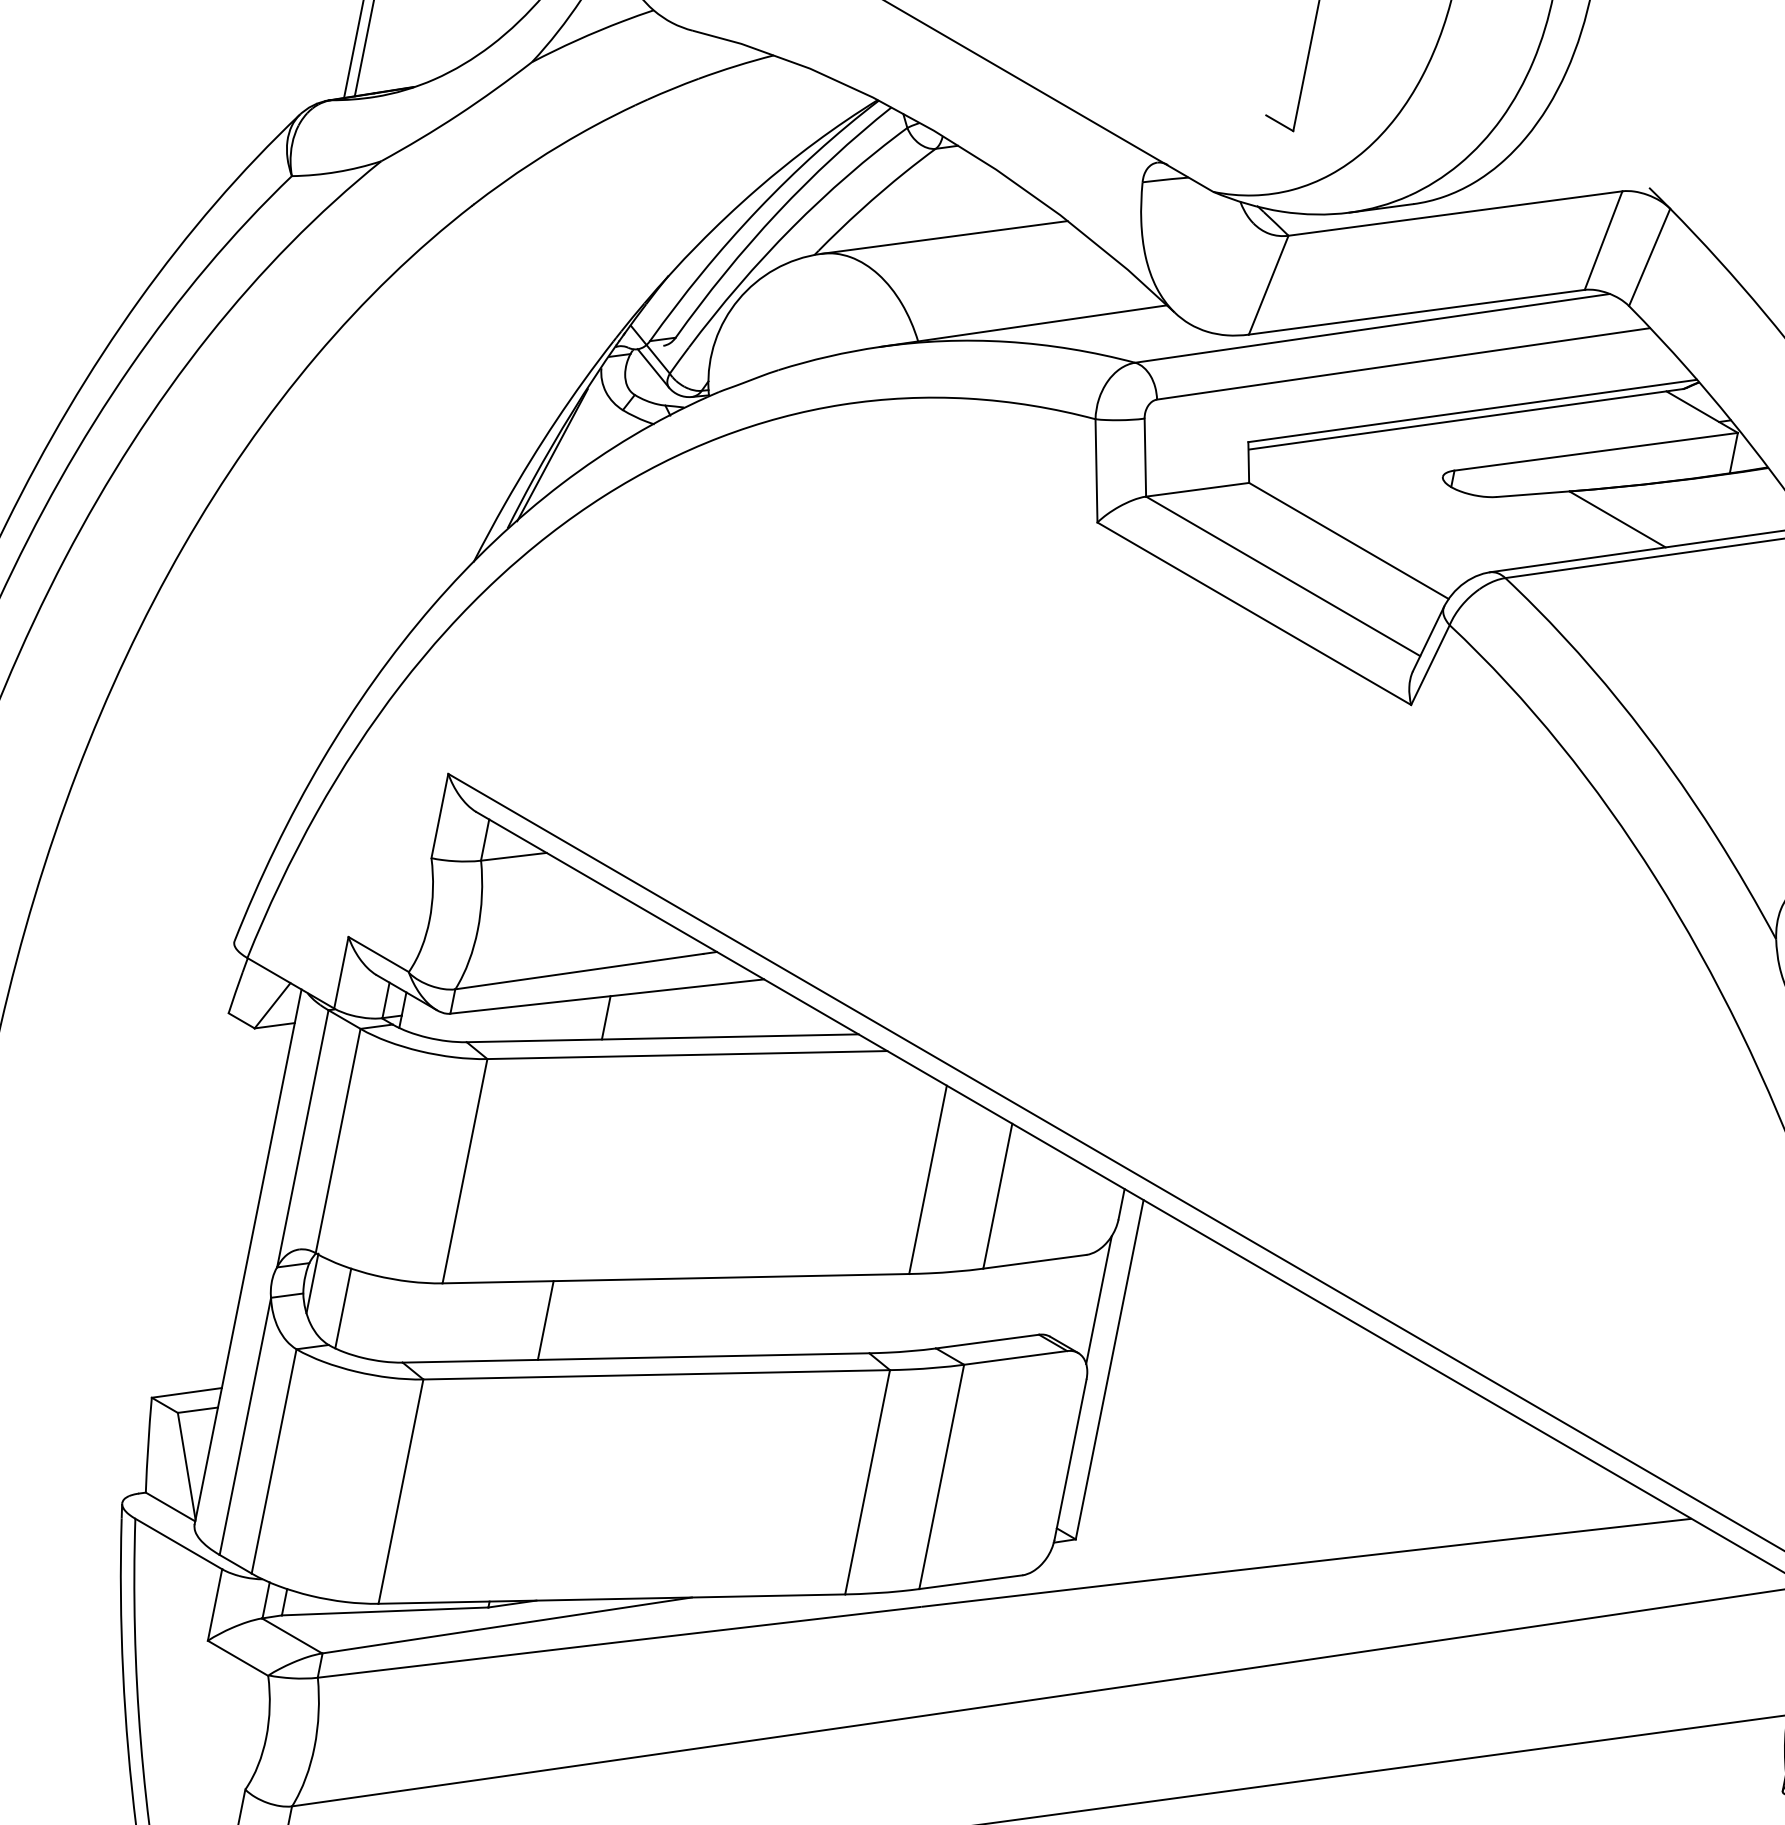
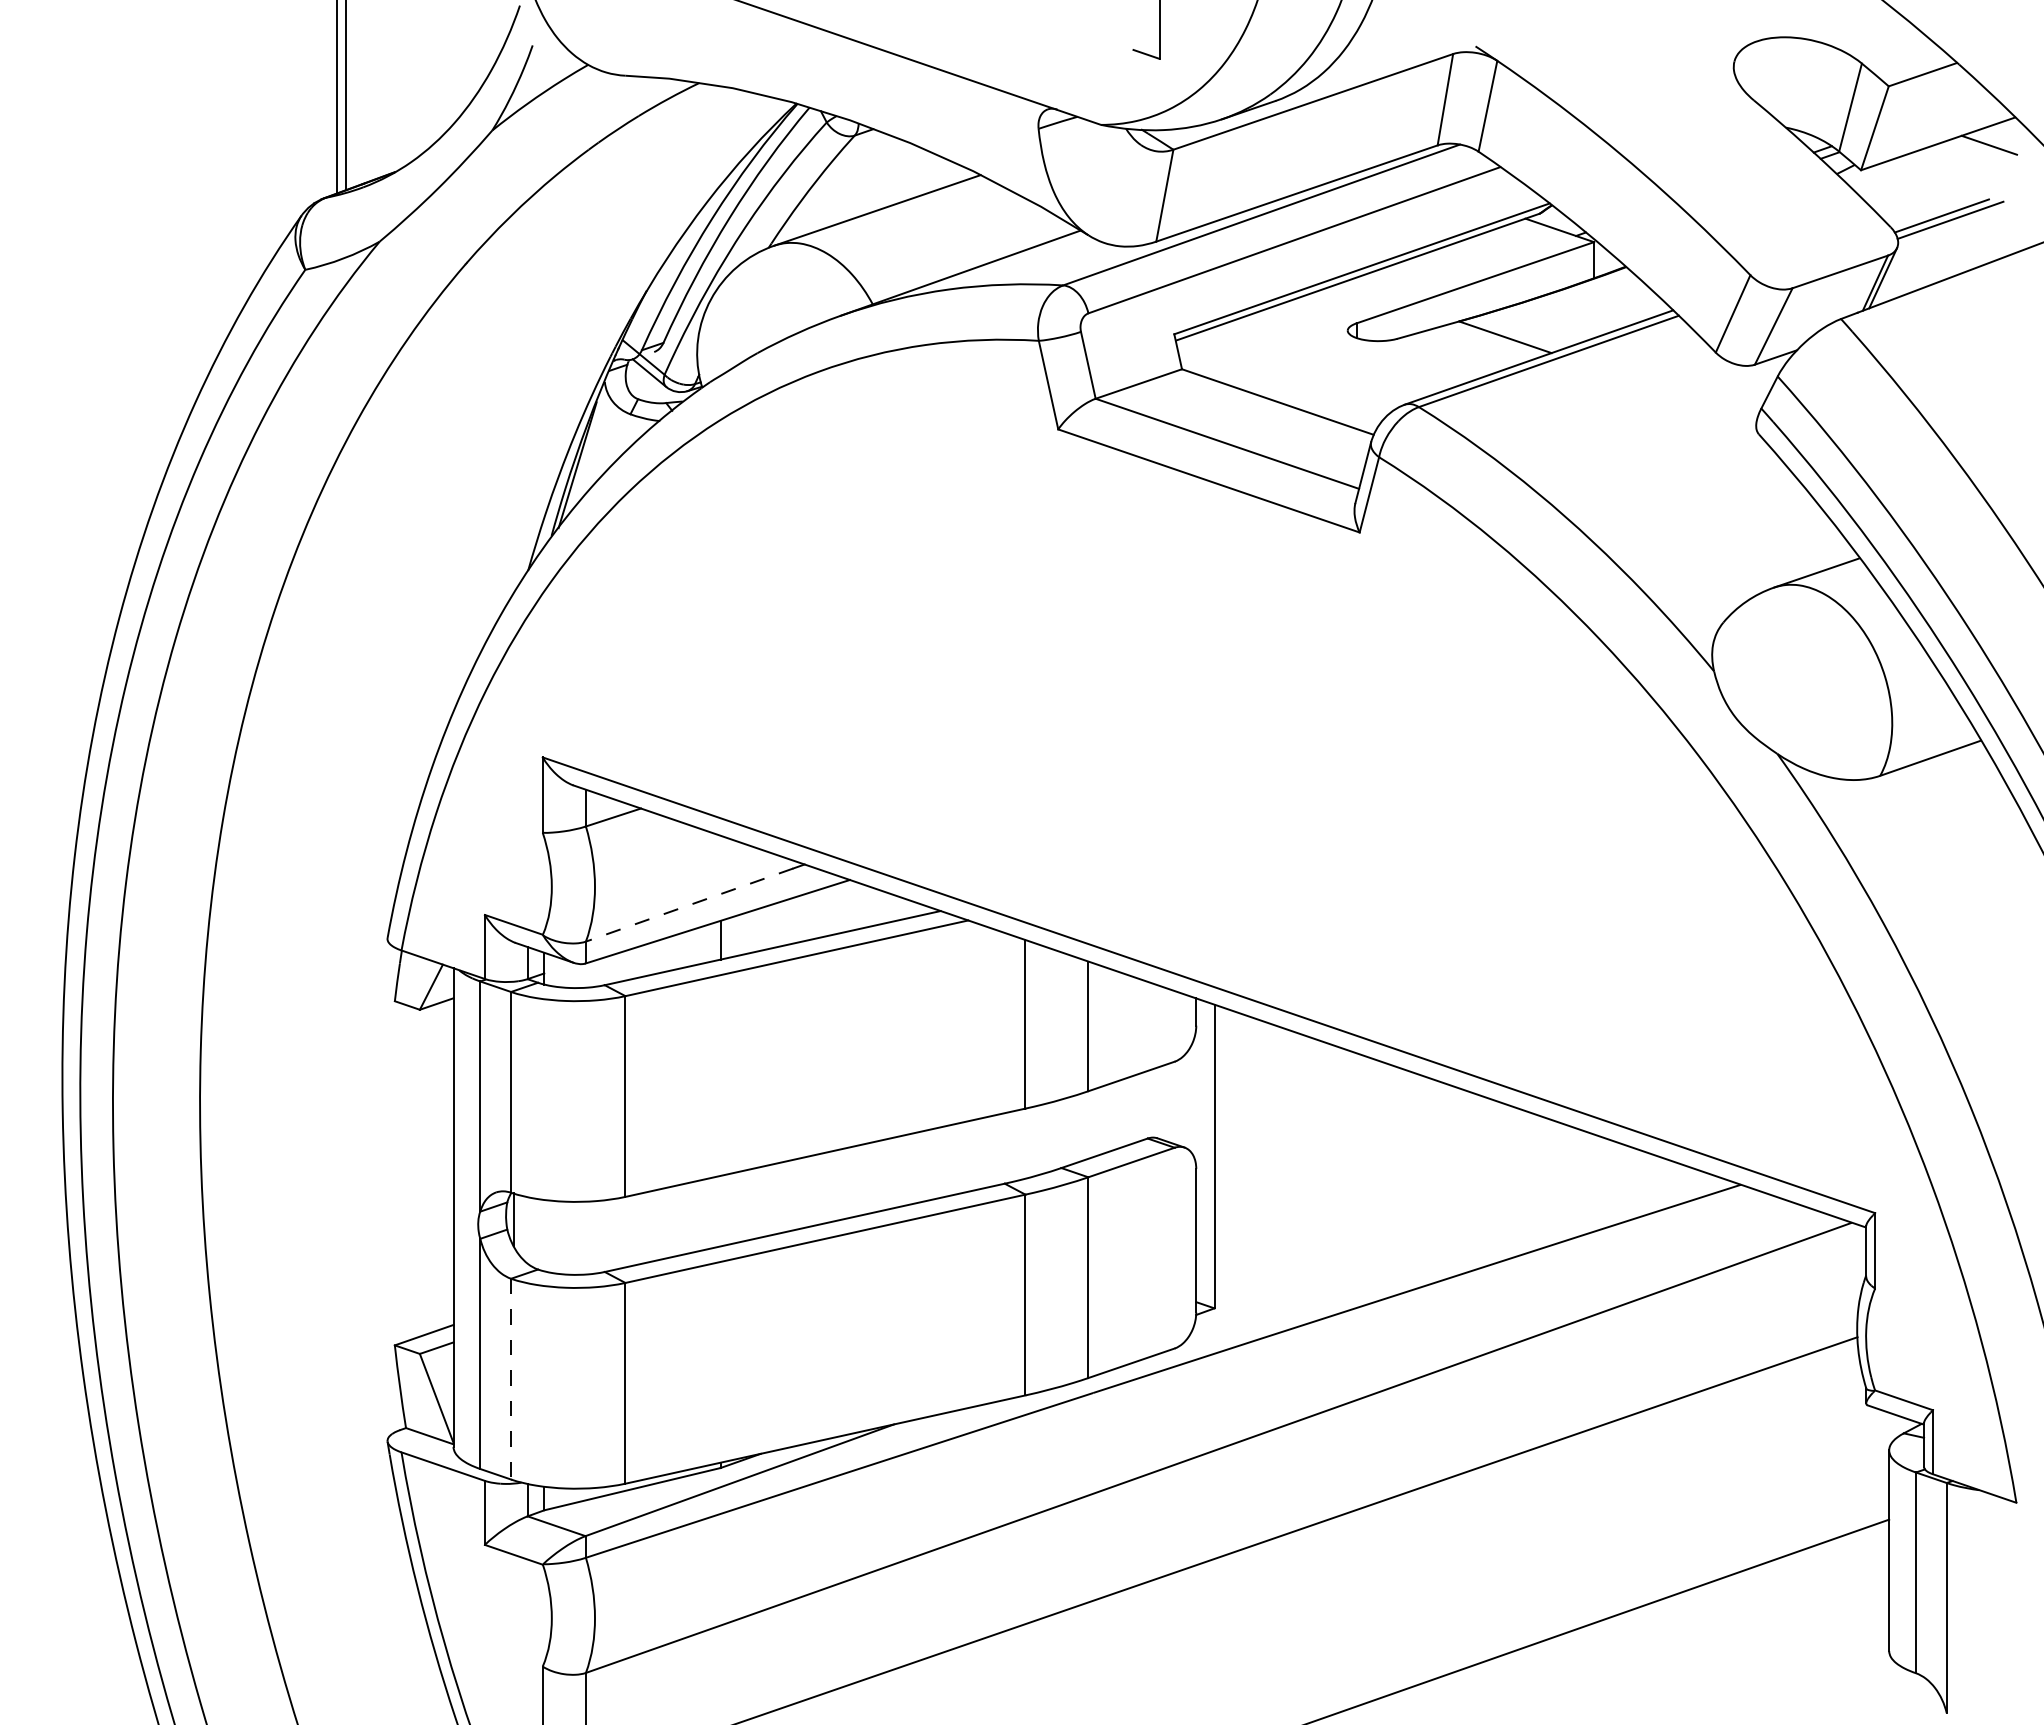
line: (579, 972) -> (689, 905), solid -> dashed
line: (1099, 1300) -> (1193, 1098), removed
line: (343, 1308) -> (544, 1235), removed
line: (545, 1319) -> (720, 1210), removed
line: (274, 1461) -> (511, 1379), solid -> dashed

